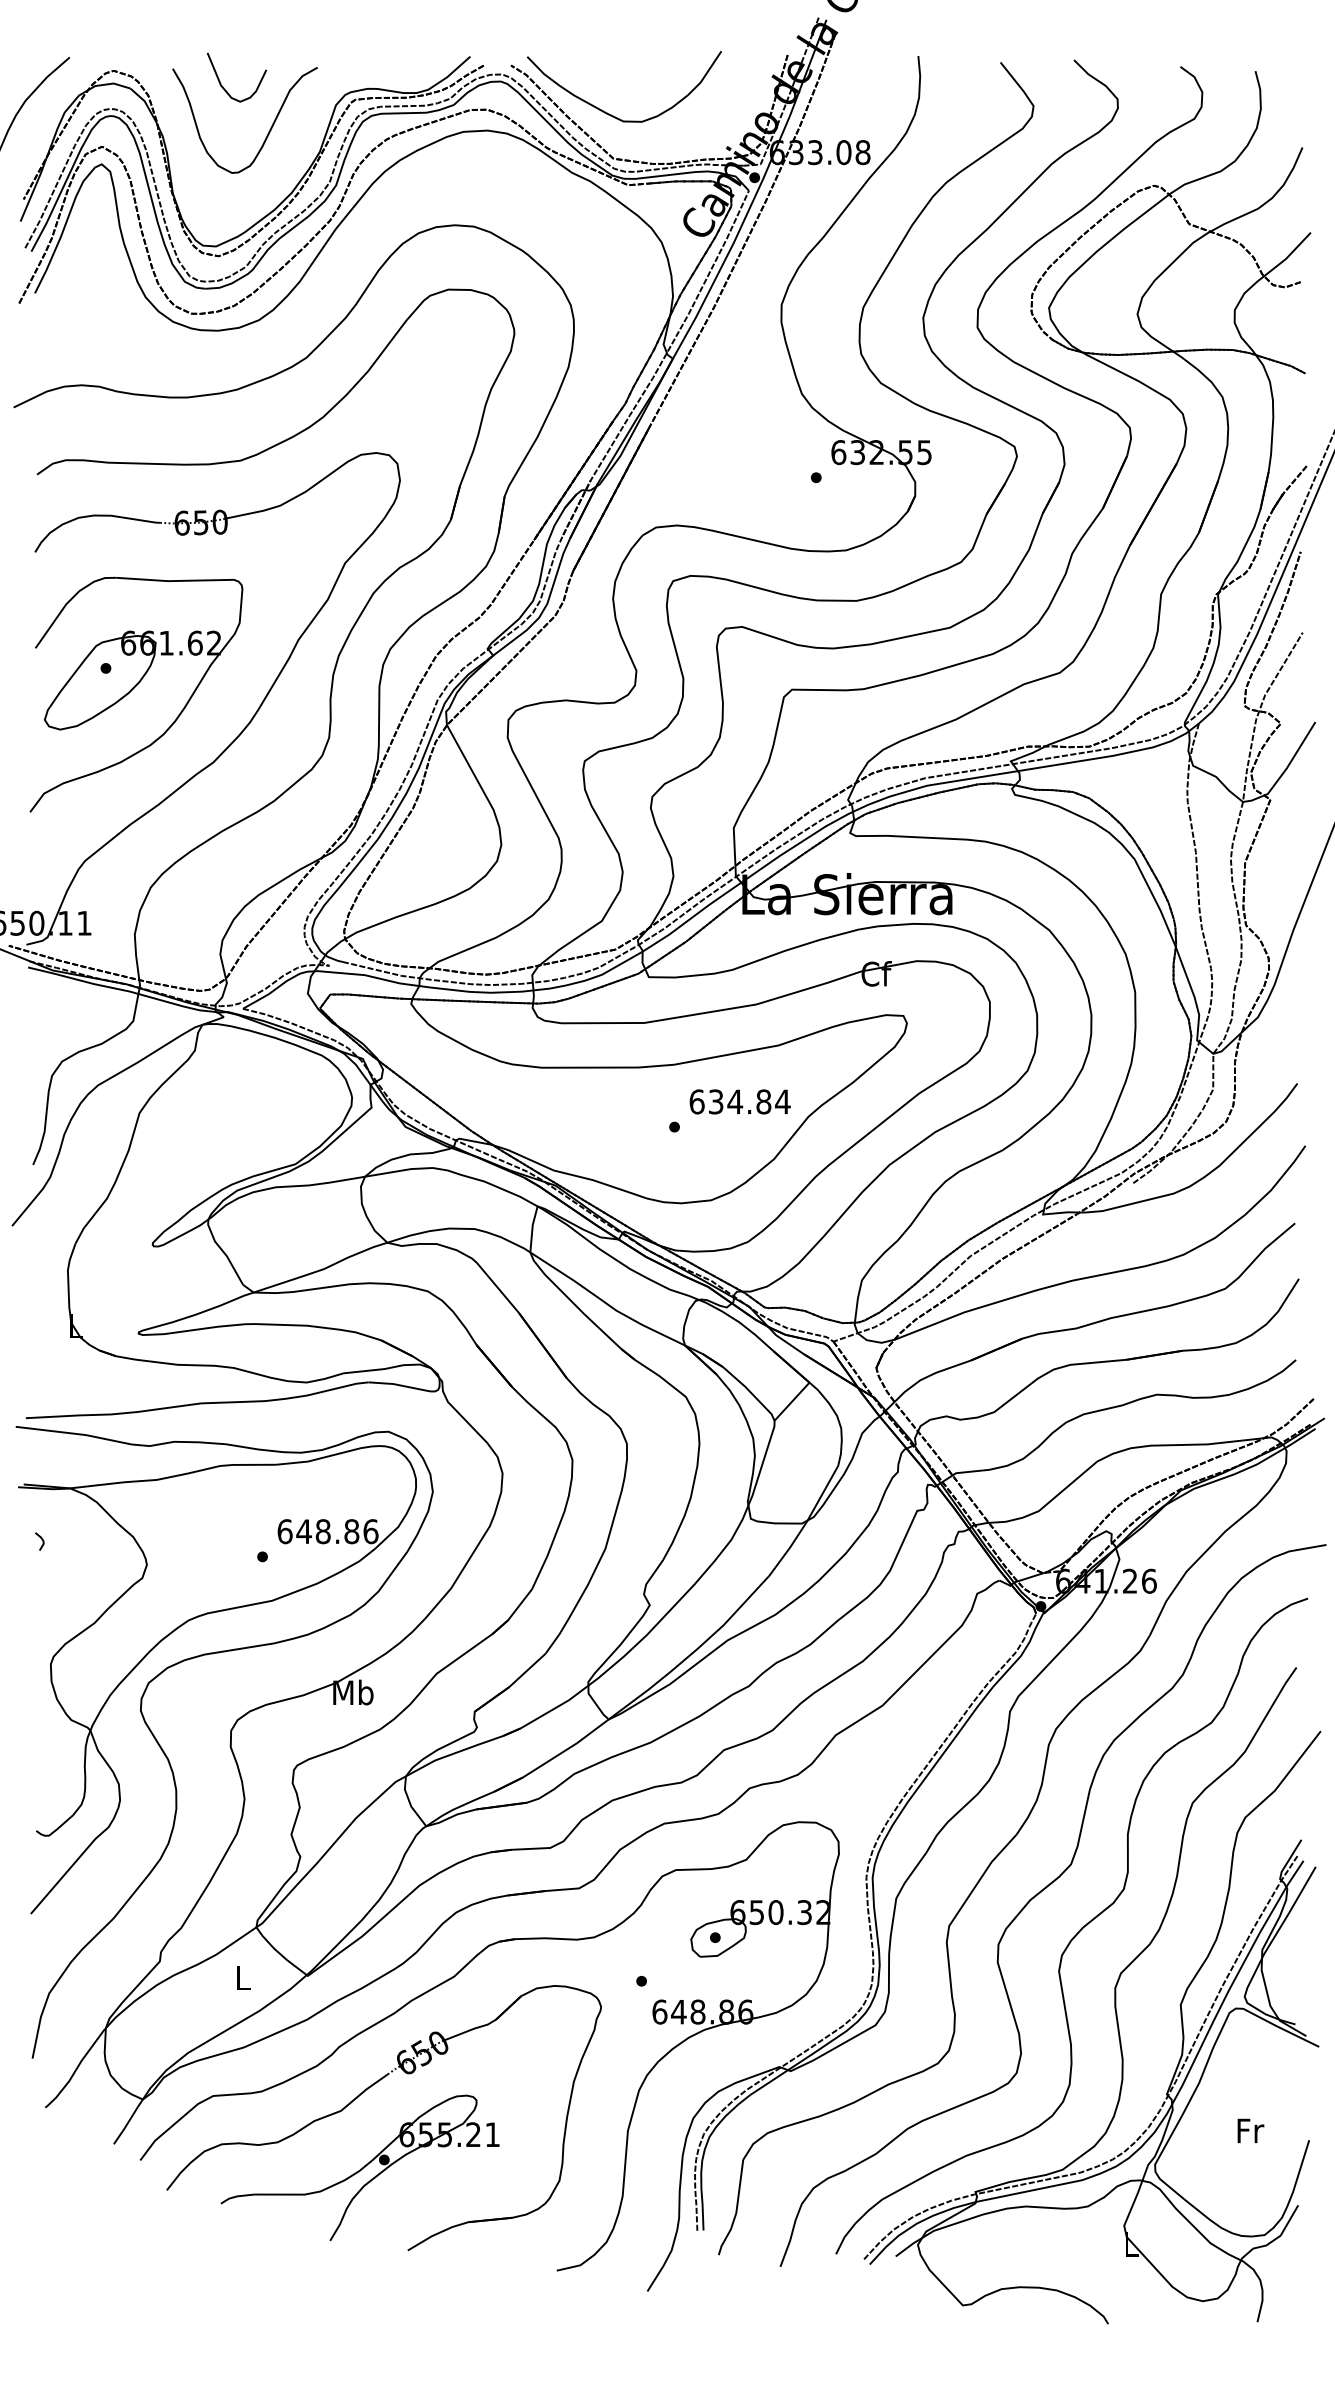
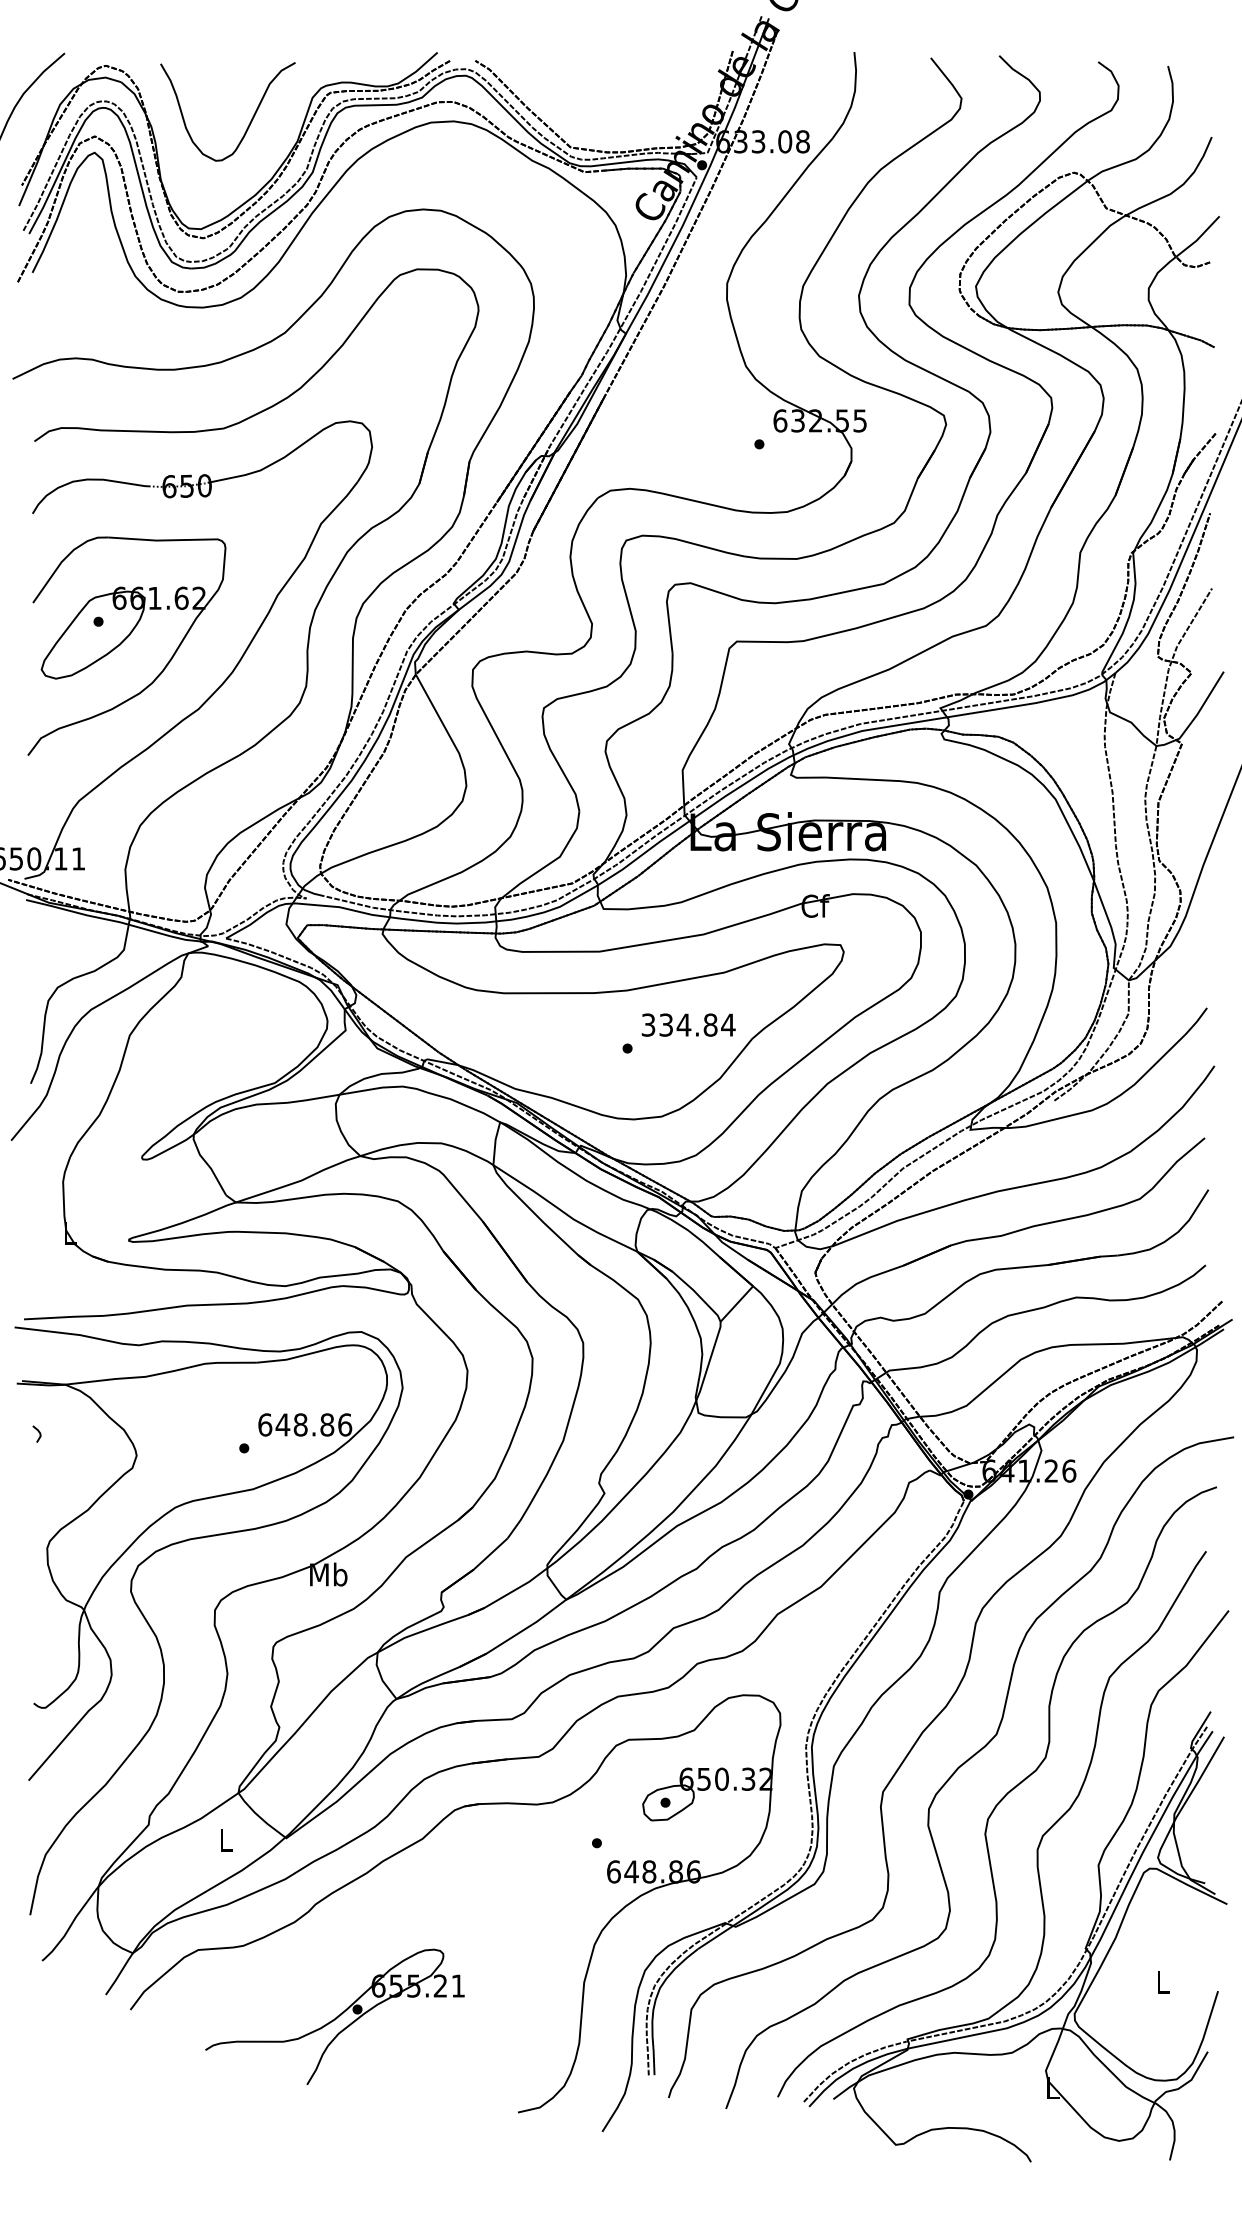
curve: (223, 86) -> (207, 80), removed
curve: (611, 114) -> (568, 106), removed
text: (696, 1101) -> (647, 1024), 634.84 -> 334.84
part: (363, 2093) -> (338, 1947), removed
text: (1250, 2130) -> (1163, 1982), Fr -> L

